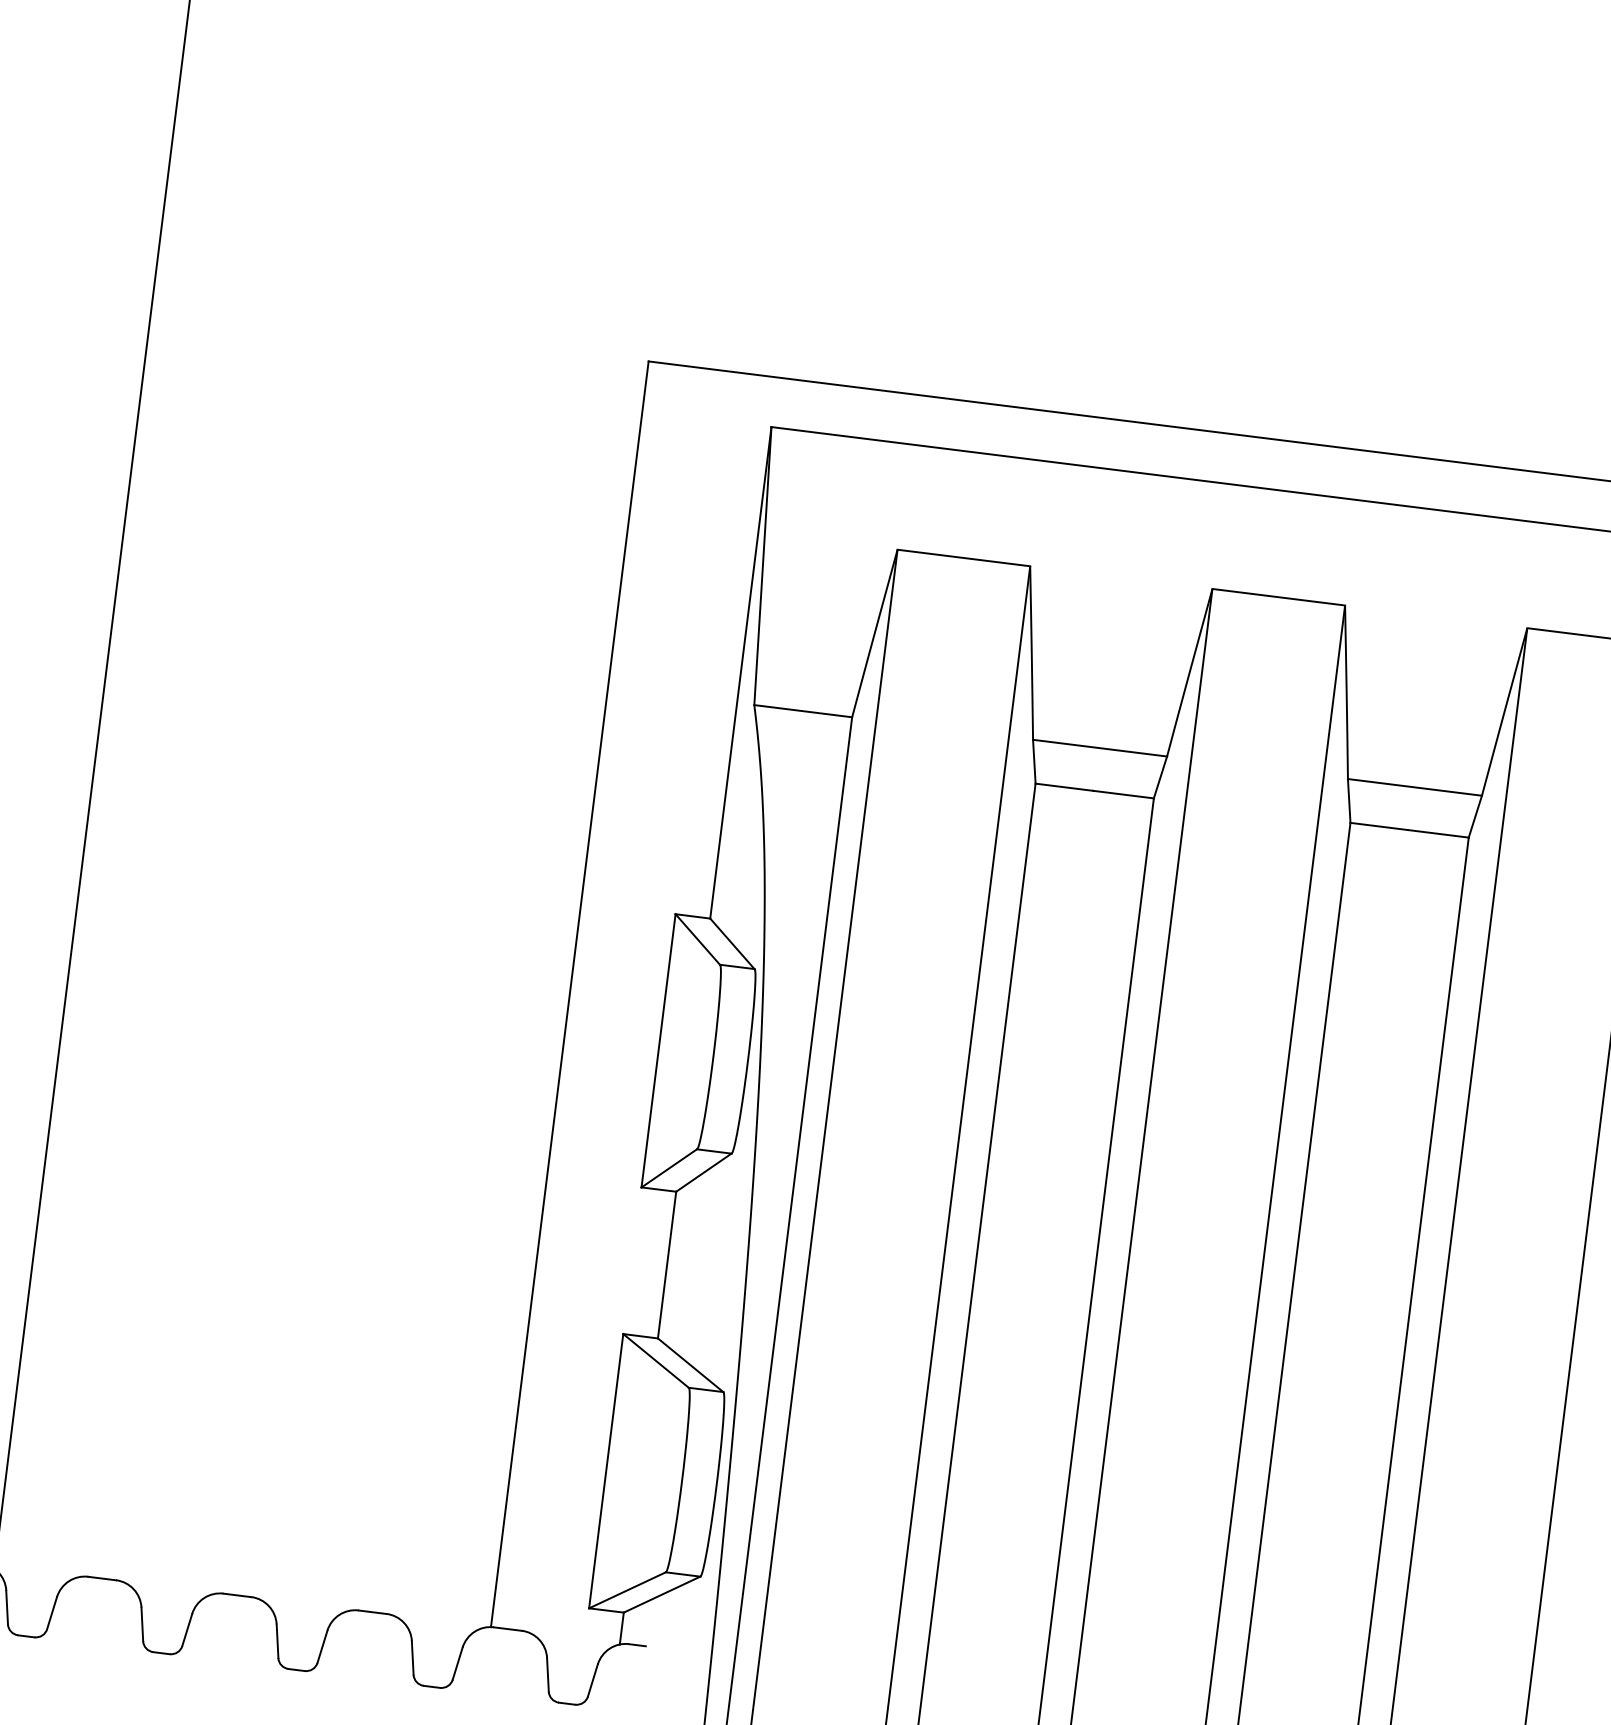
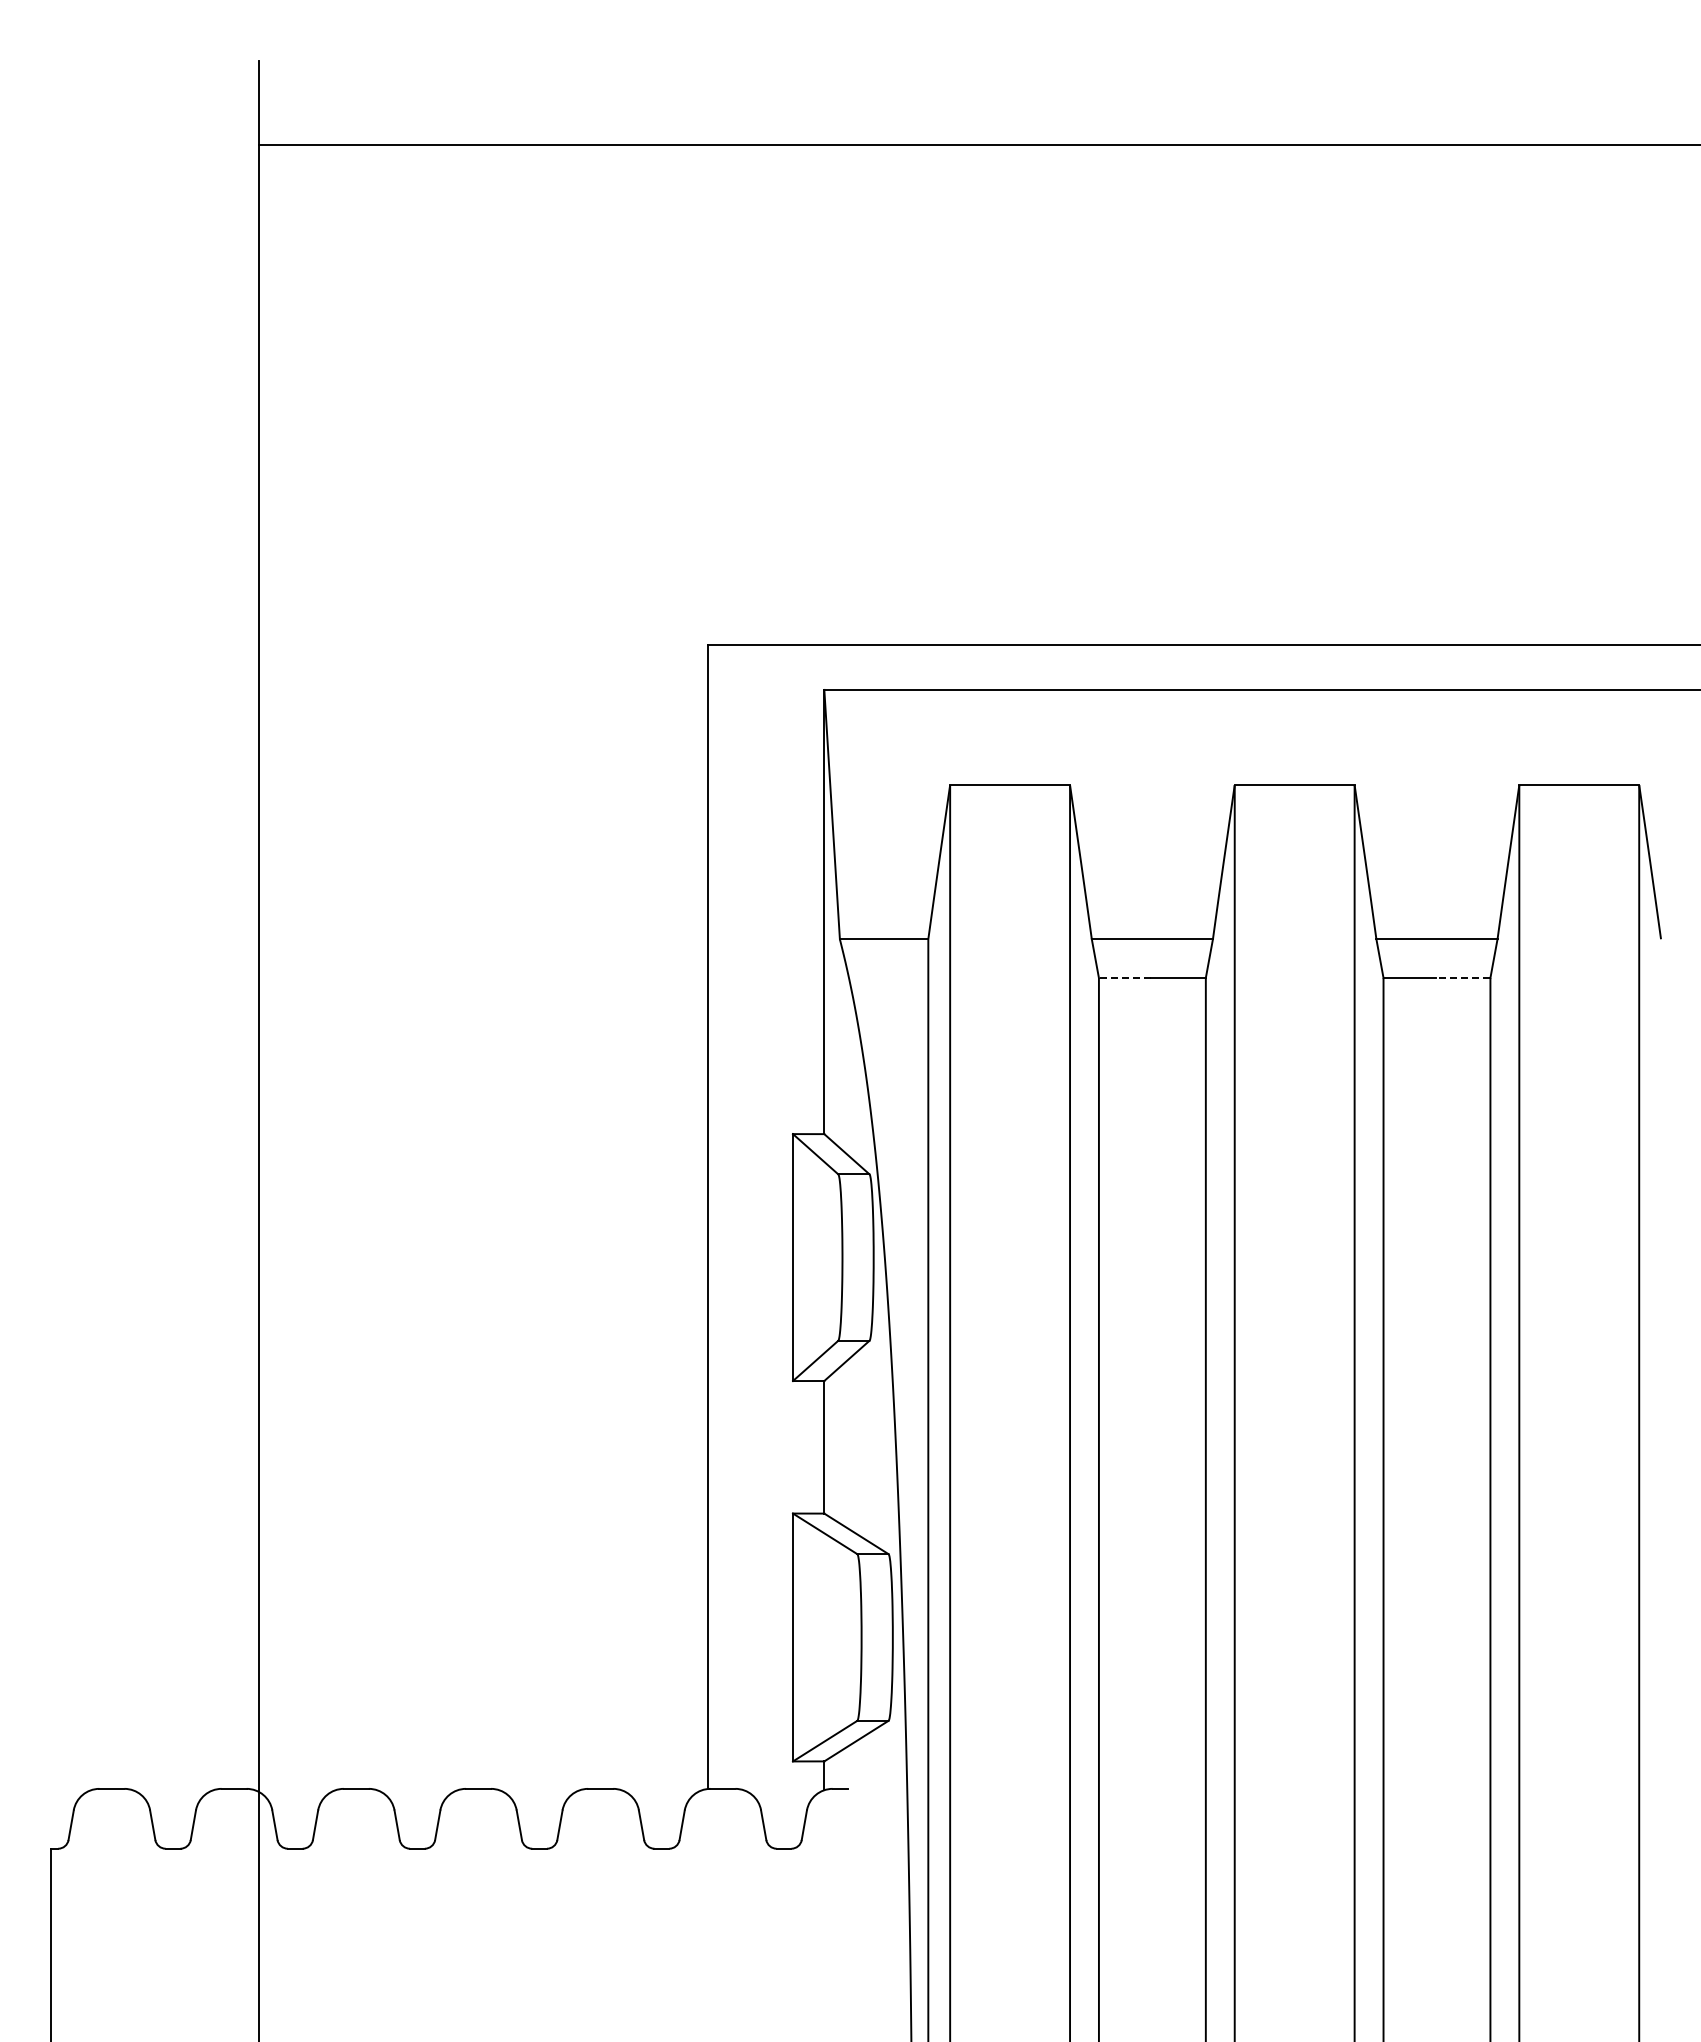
line: (1063, 787) -> (1124, 978), solid -> dashed
line: (1437, 834) -> (1462, 978), solid -> dashed

